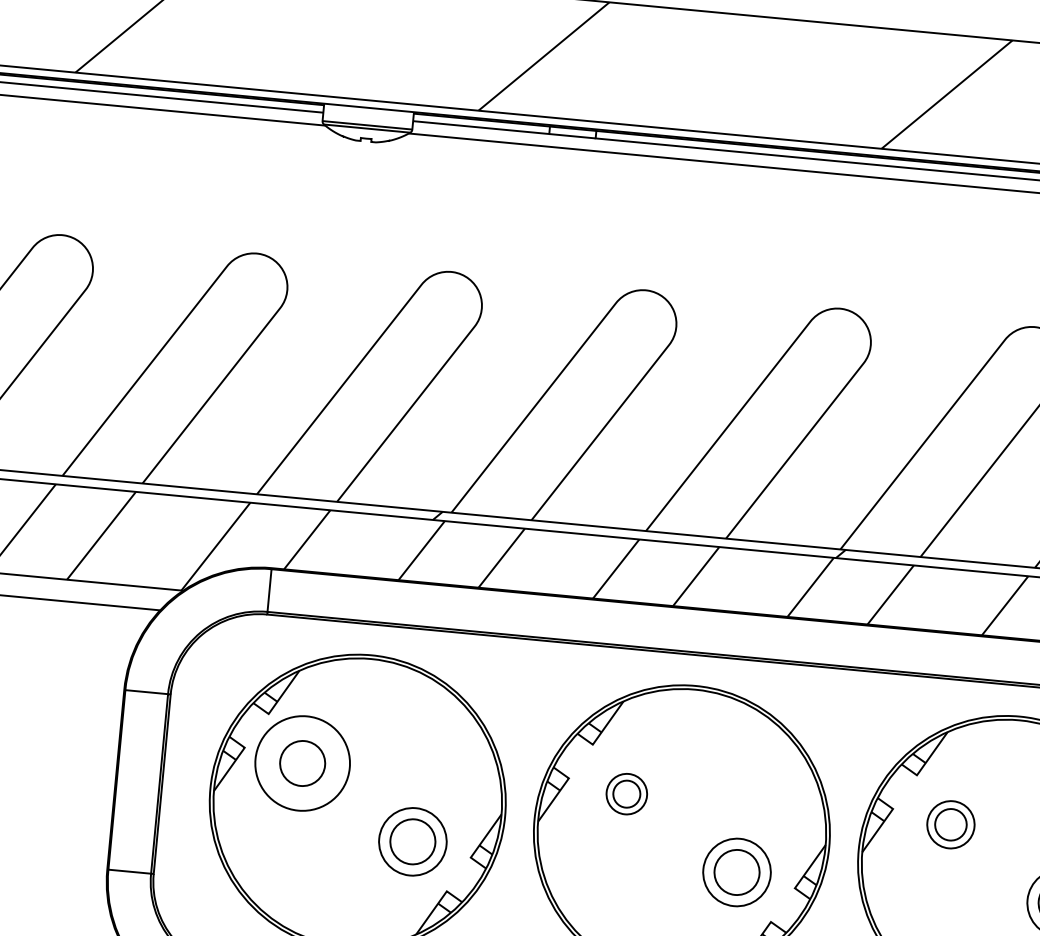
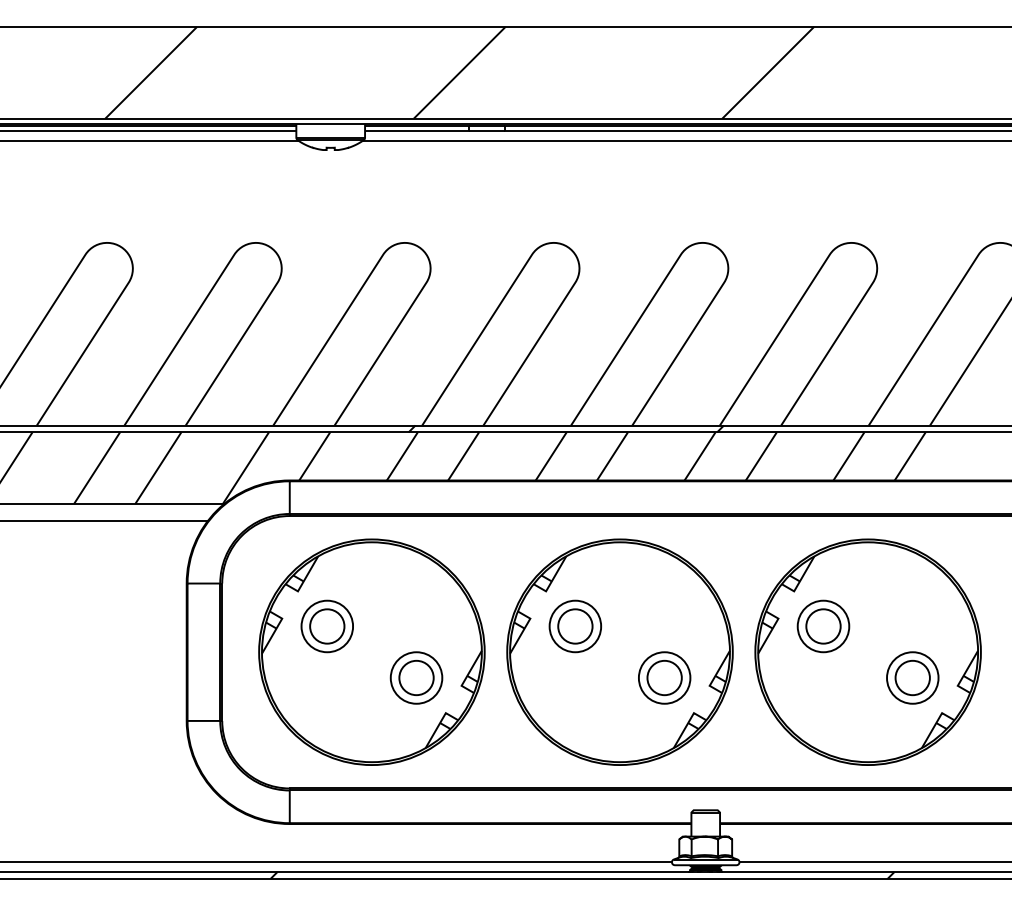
circle: (302, 763) -> (327, 626), size x0.71
part: (626, 794) -> (575, 626), size x1.67
part: (950, 824) -> (823, 626), size x1.43

